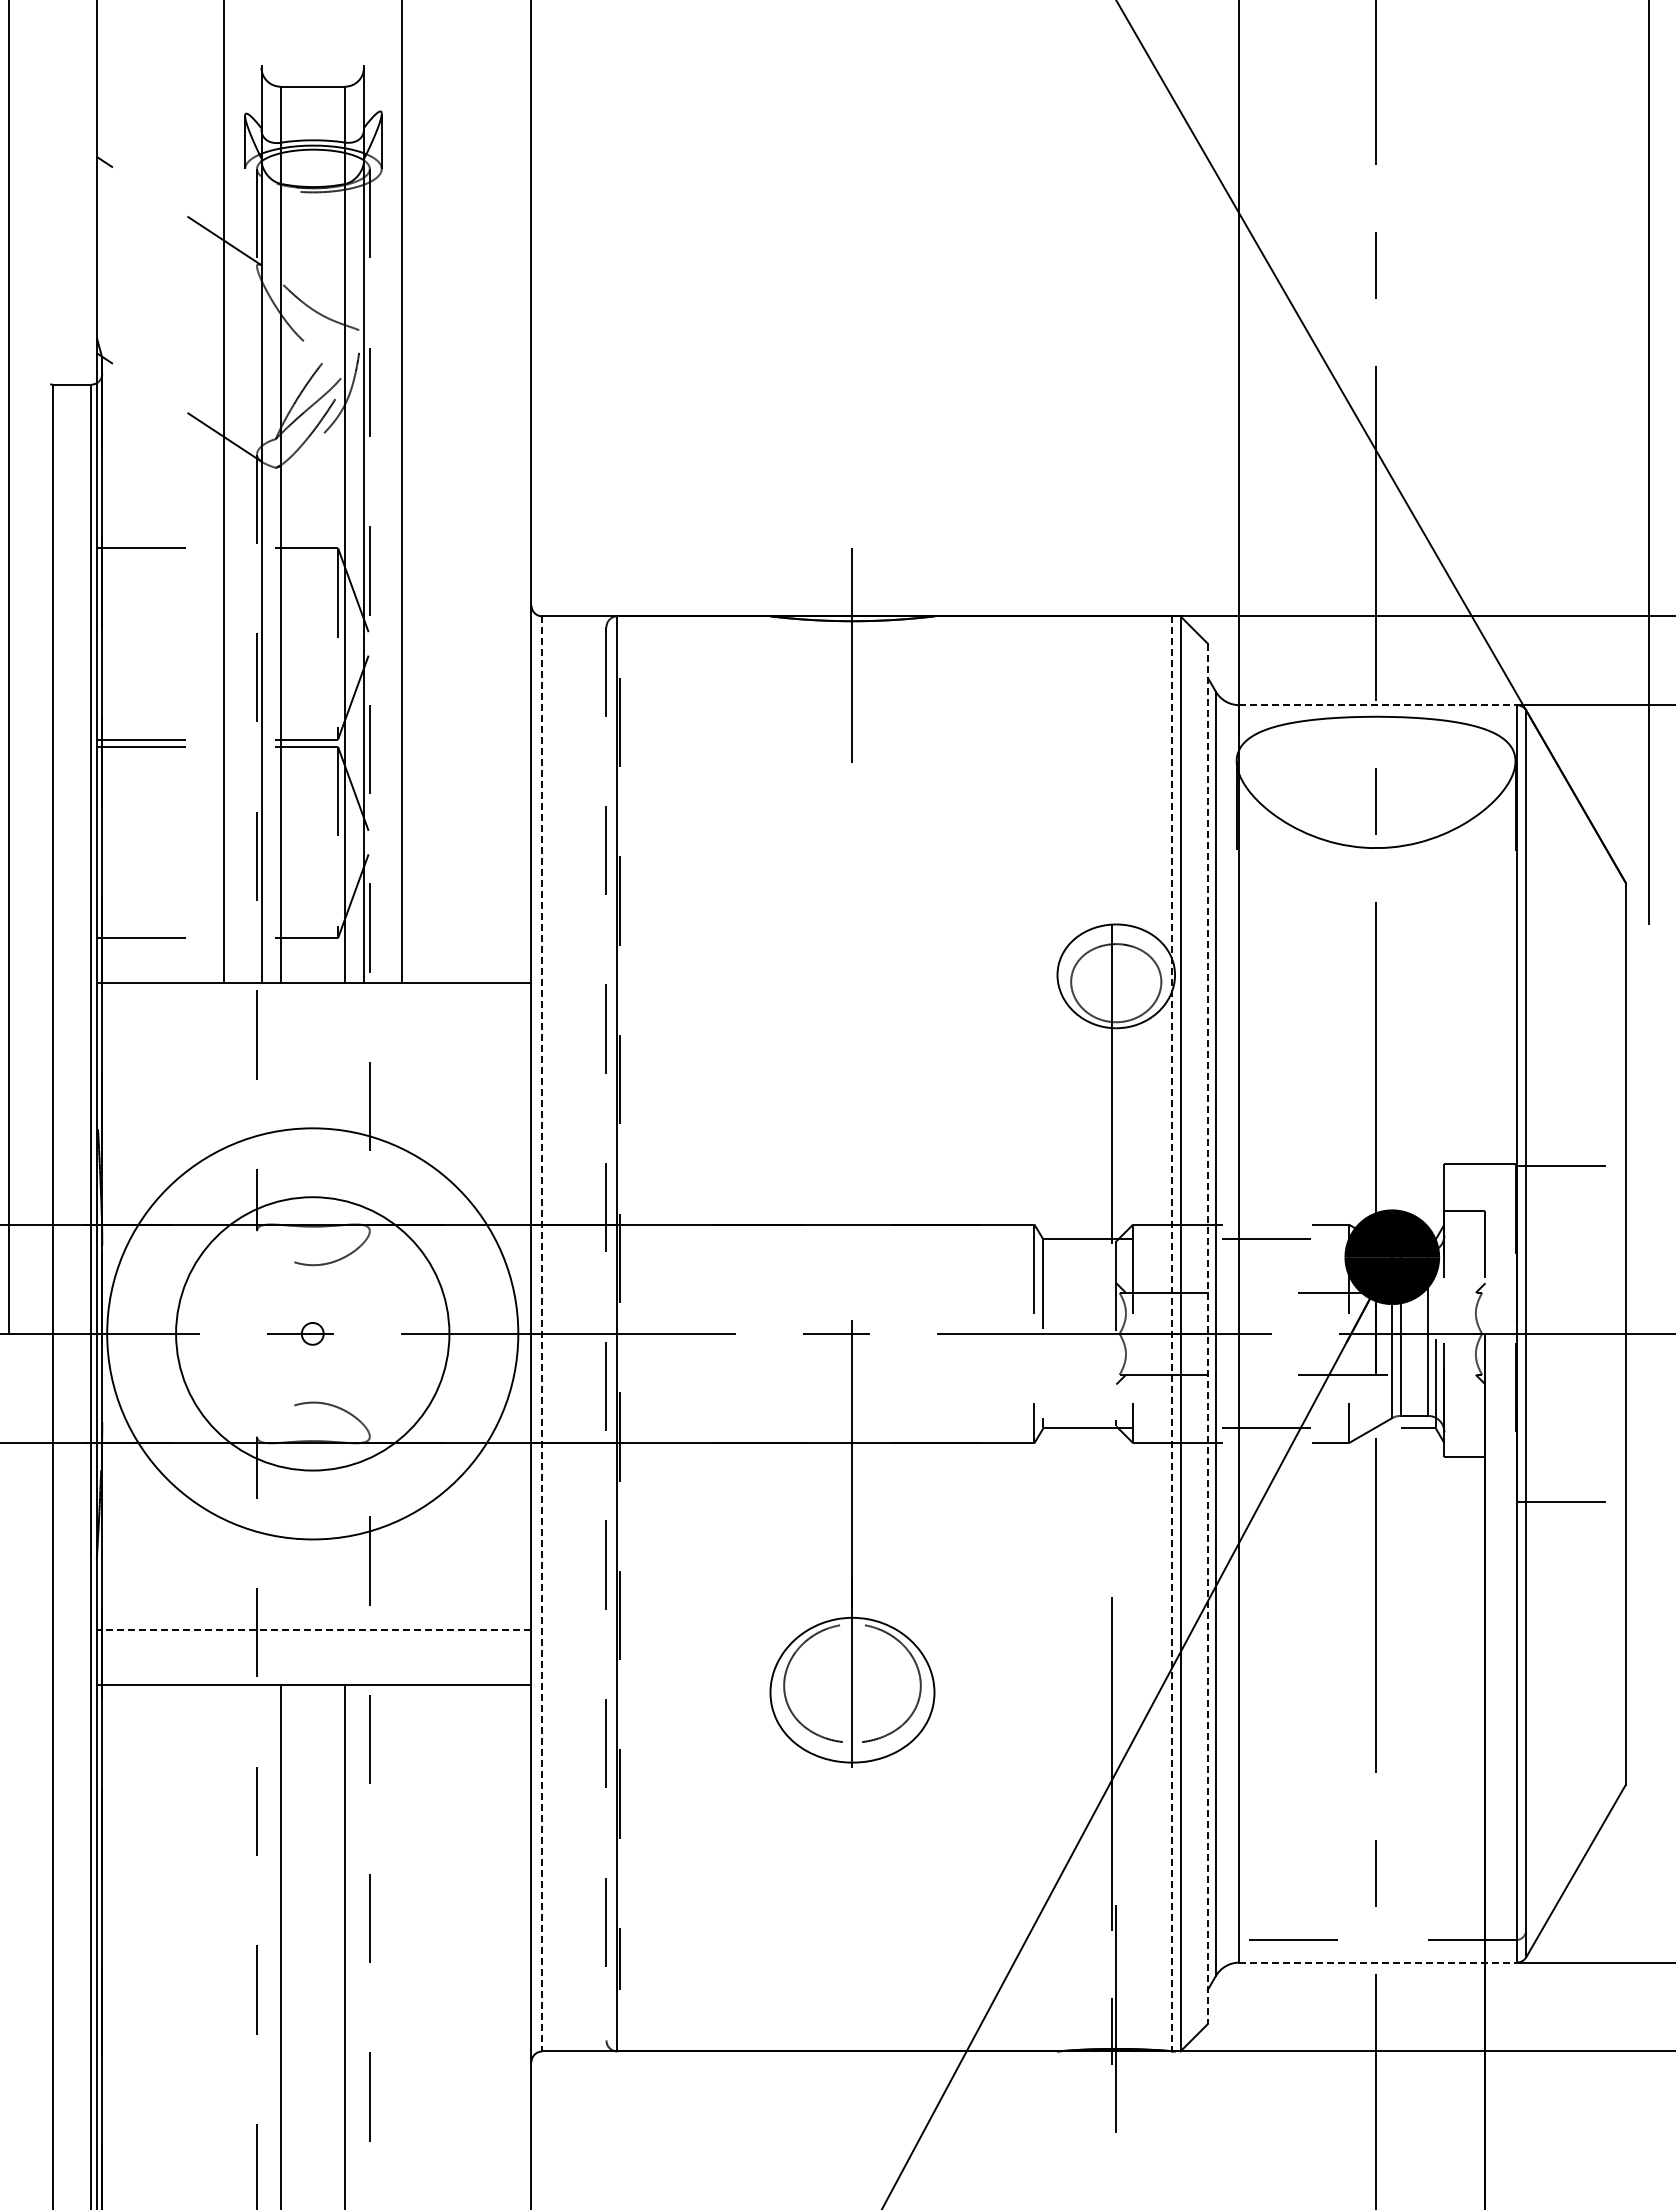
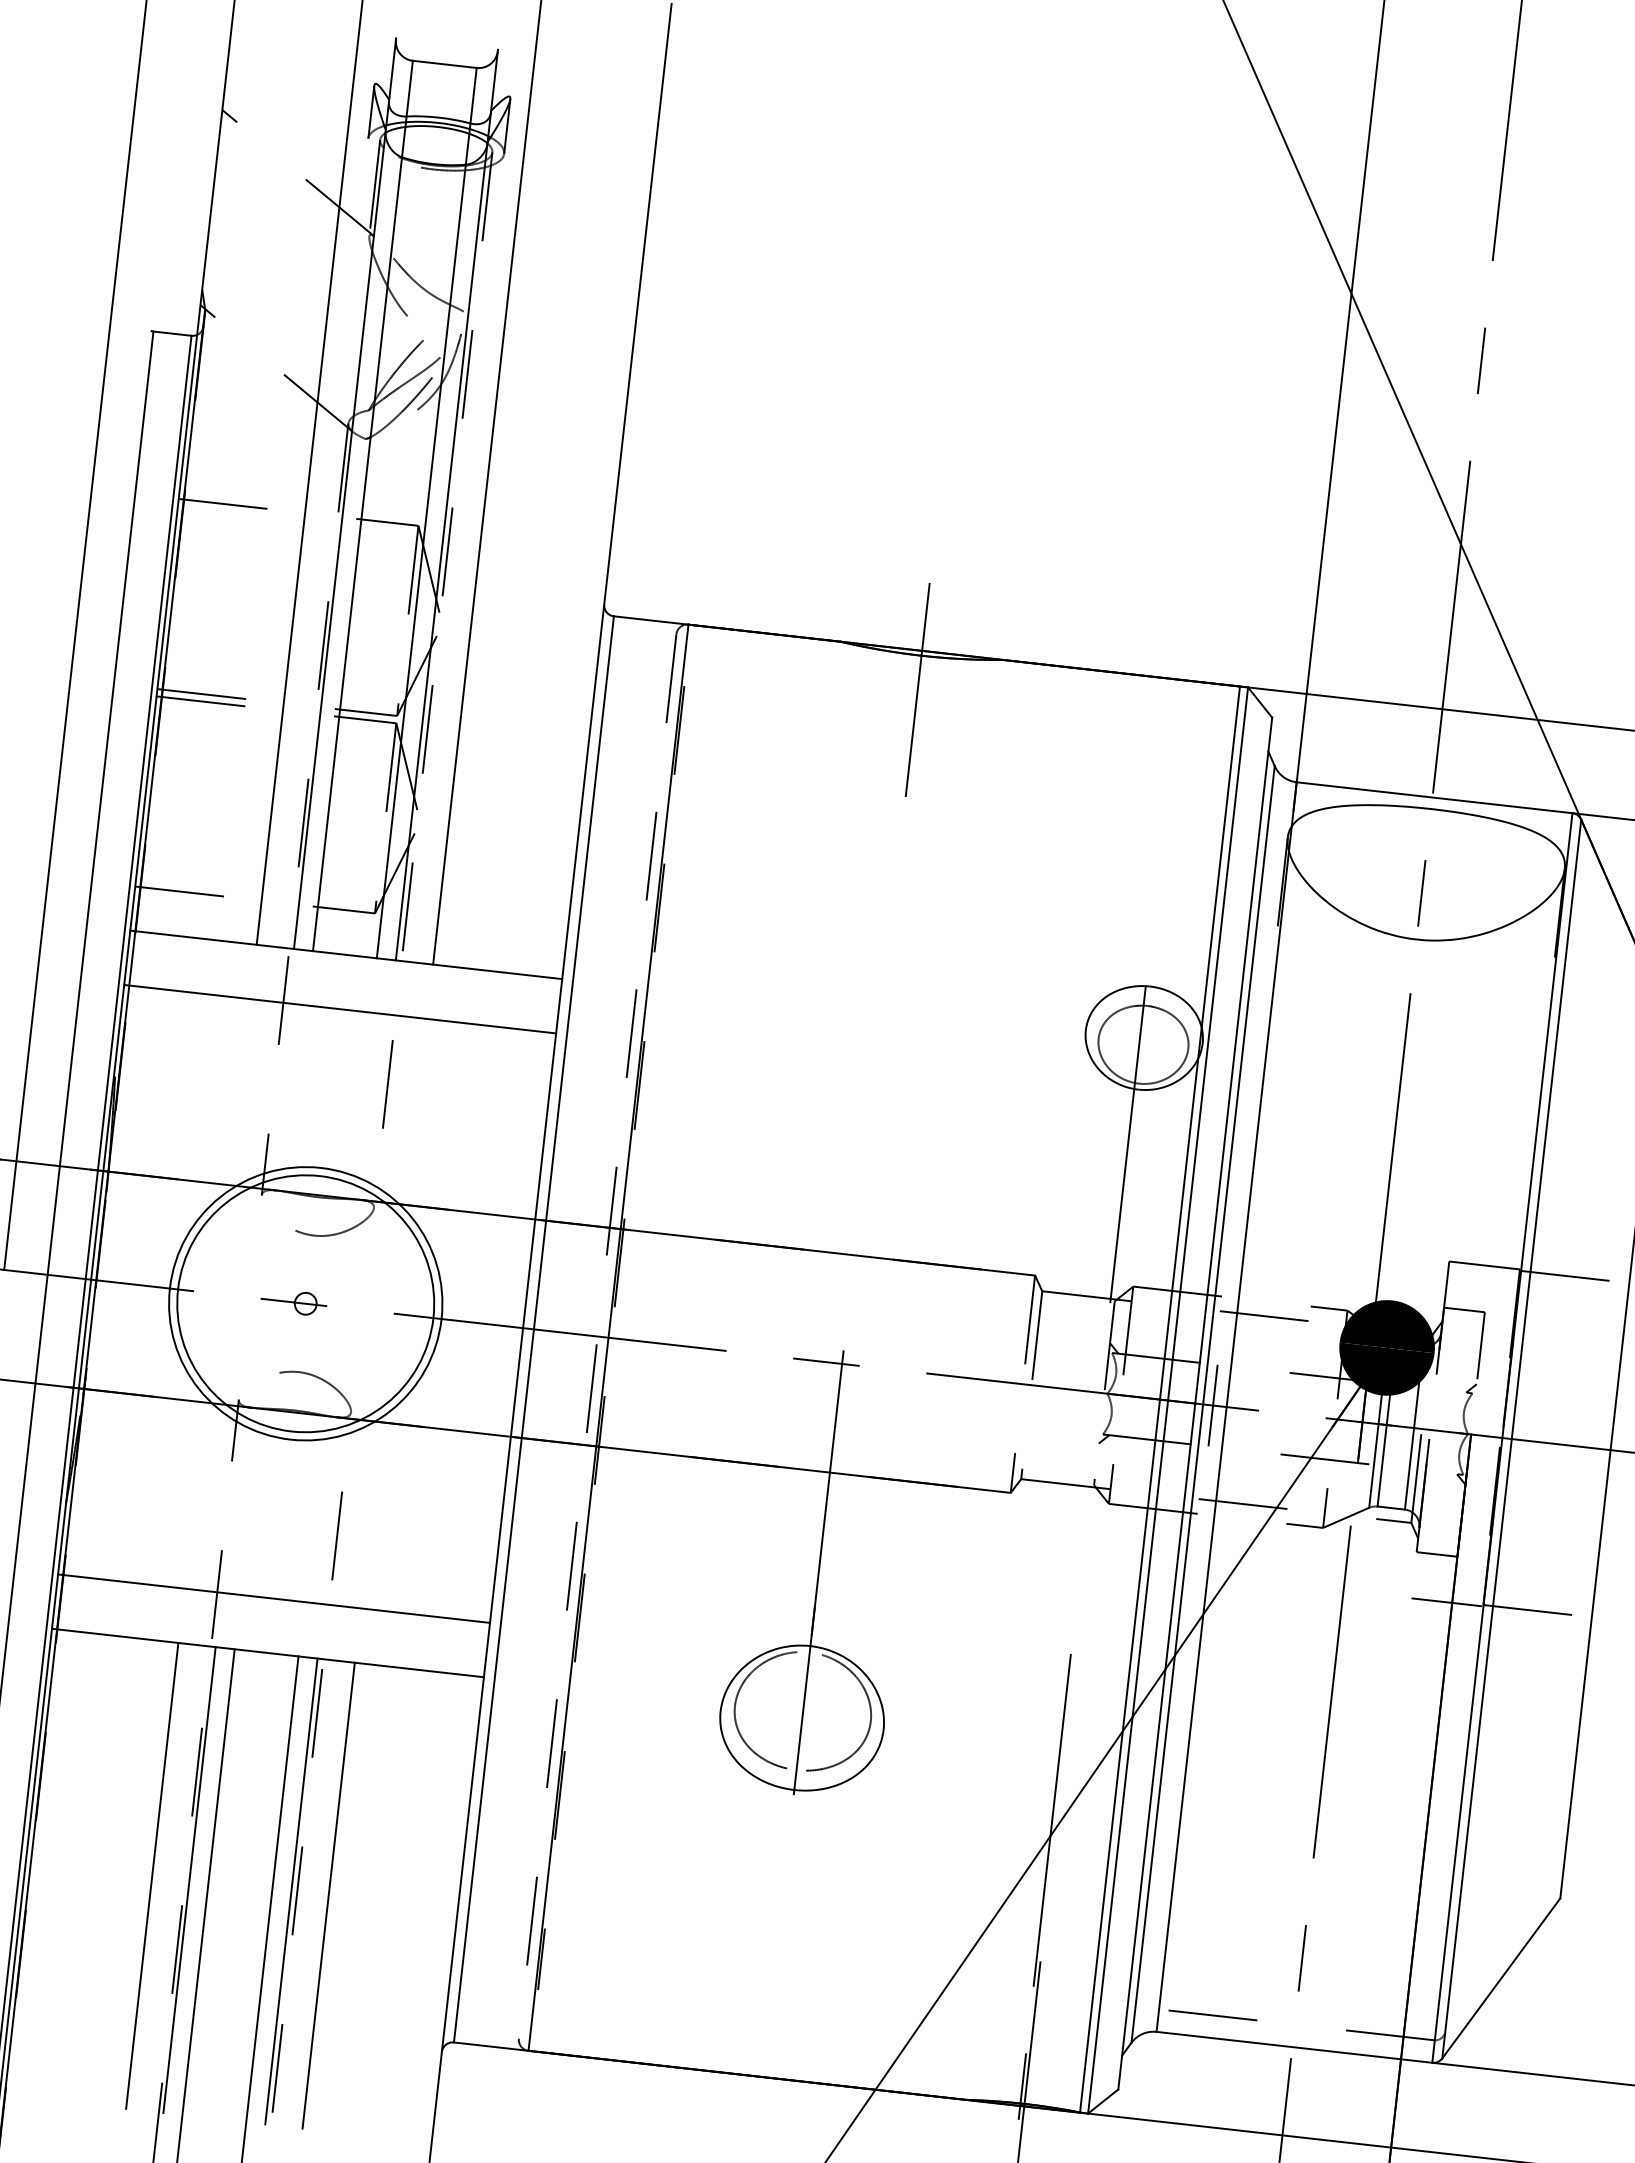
line: (1378, 705) -> (1434, 798), dashed -> solid
line: (313, 1037) -> (339, 1009), added
circle: (312, 1333) -> (305, 1303), size x0.62
line: (542, 1333) -> (534, 1329), dashed -> solid
line: (1172, 1333) -> (1160, 1399), dashed -> solid
line: (1225, 1333) -> (1212, 1405), added
line: (1207, 1334) -> (1194, 1404), dashed -> solid
line: (1479, 1503) -> (1446, 1602), added
line: (313, 1630) -> (273, 1598), dashed -> solid
line: (223, 1919) -> (151, 1875), added
line: (261, 1919) -> (189, 1880), added
line: (364, 1919) -> (291, 1891), added
line: (401, 1919) -> (328, 1895), added
line: (1378, 1962) -> (1294, 2047), dashed -> solid

